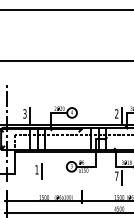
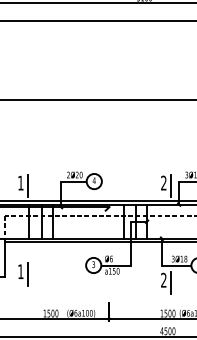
text: (24, 113) -> (20, 182), 3 -> 1
part: (38, 171) -> (23, 274), moved
text: (116, 175) -> (163, 279), 7 -> 2

